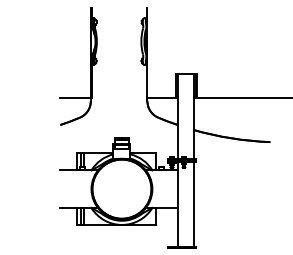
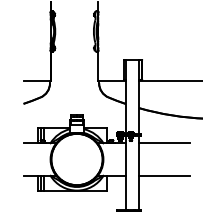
line: (222, 170) -> (164, 143), added
line: (222, 207) -> (164, 175), added

